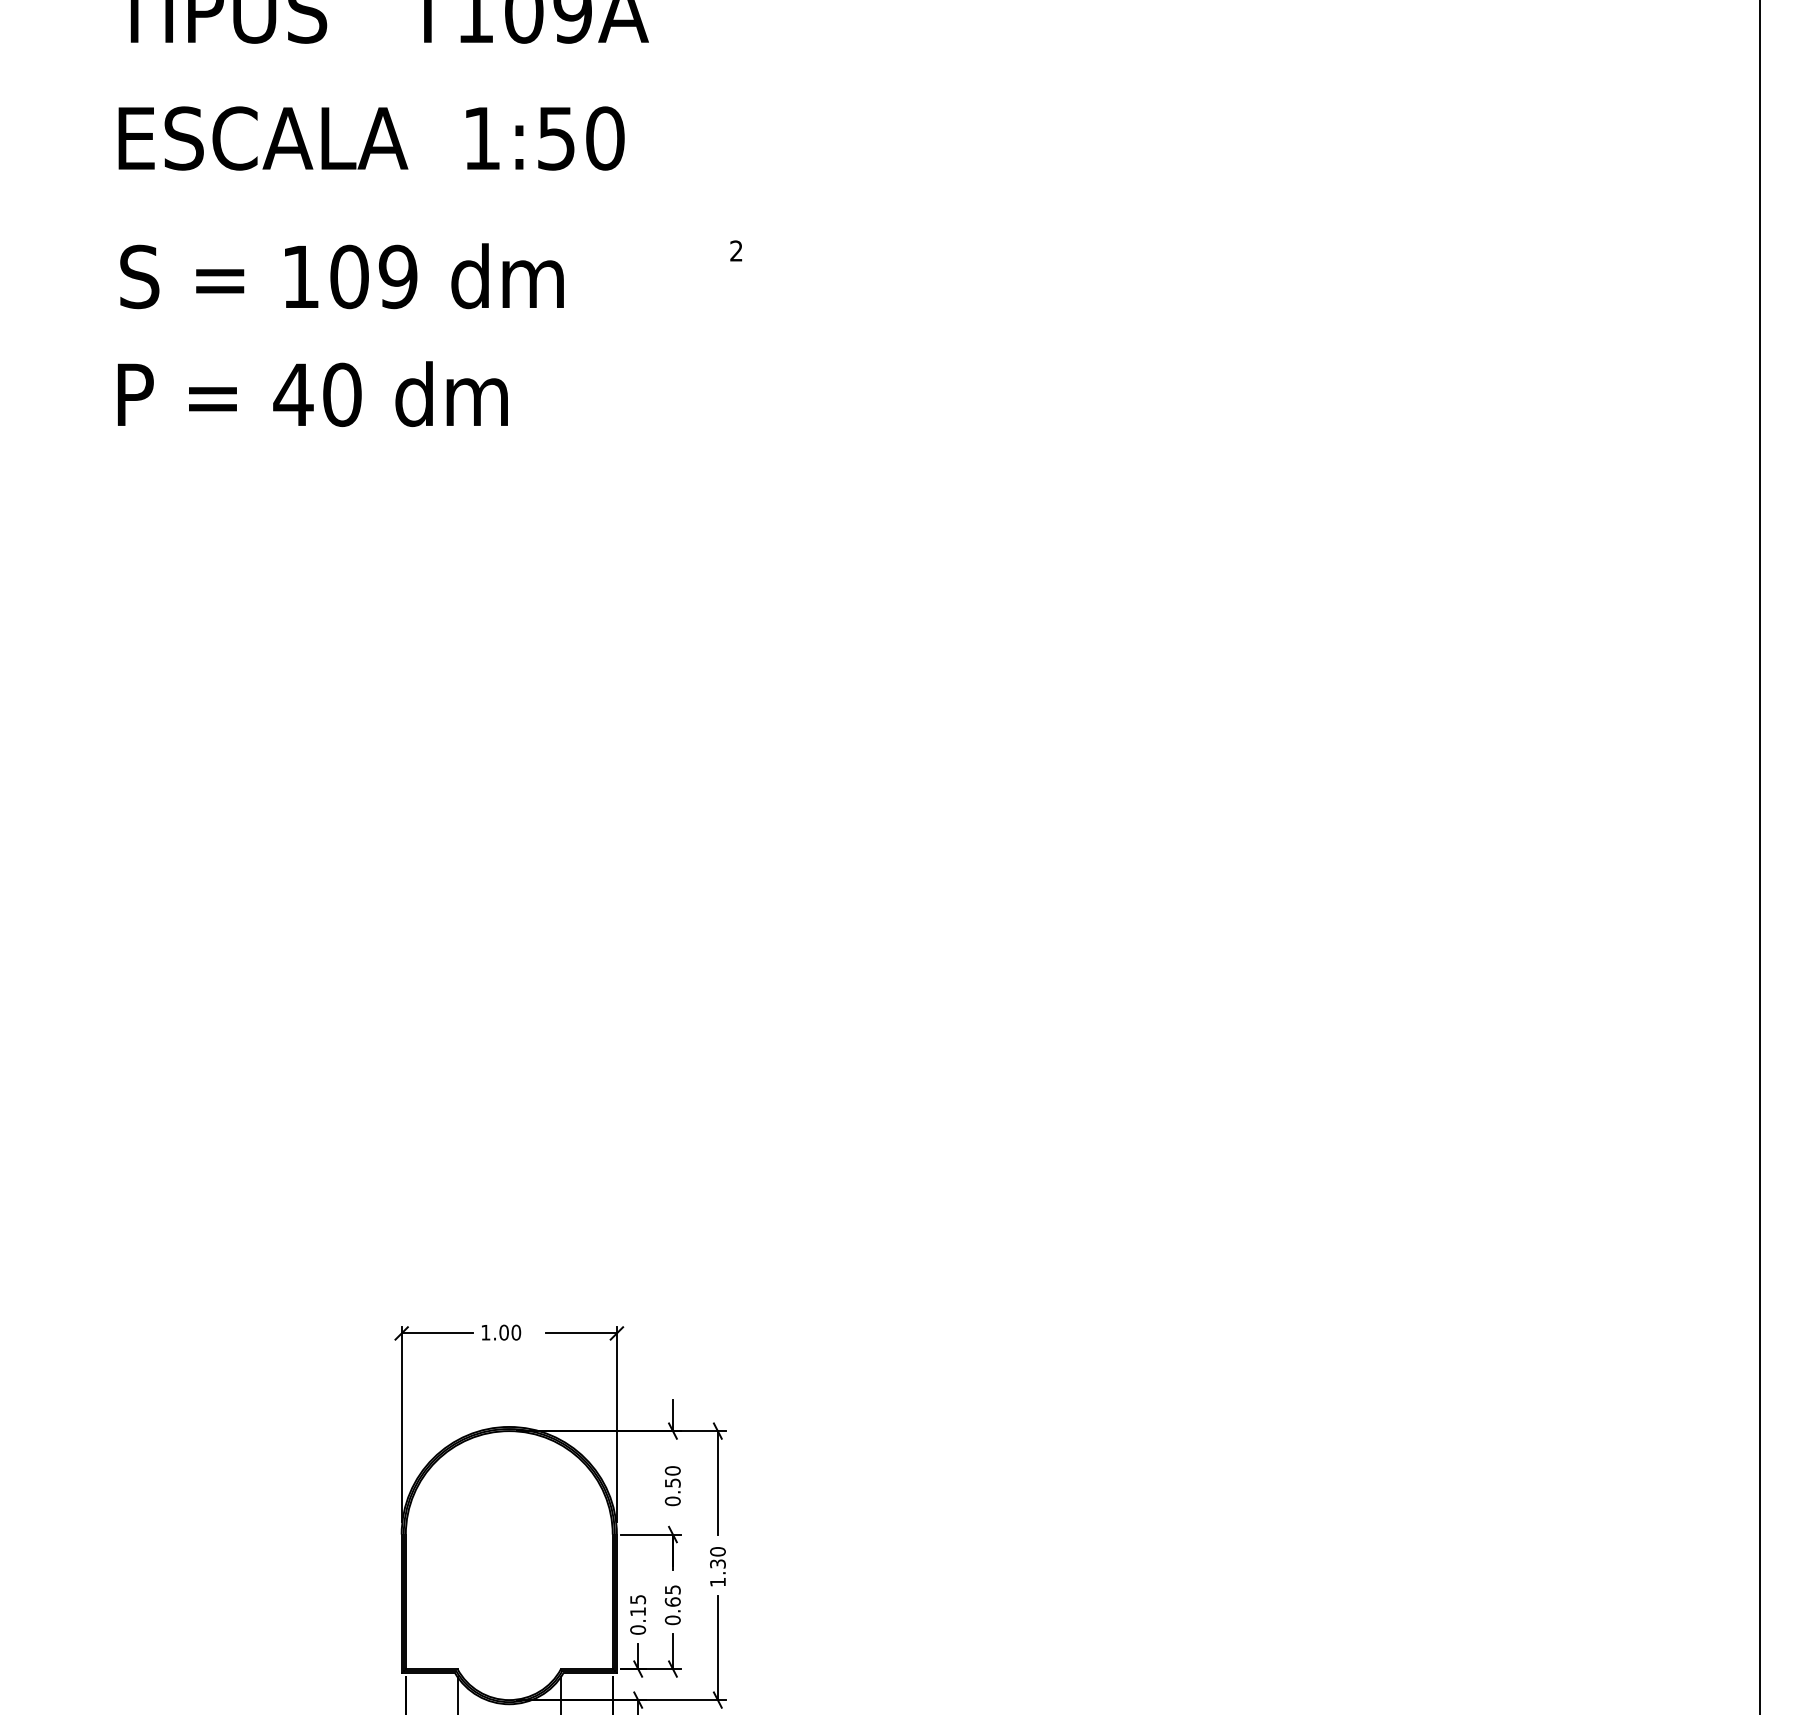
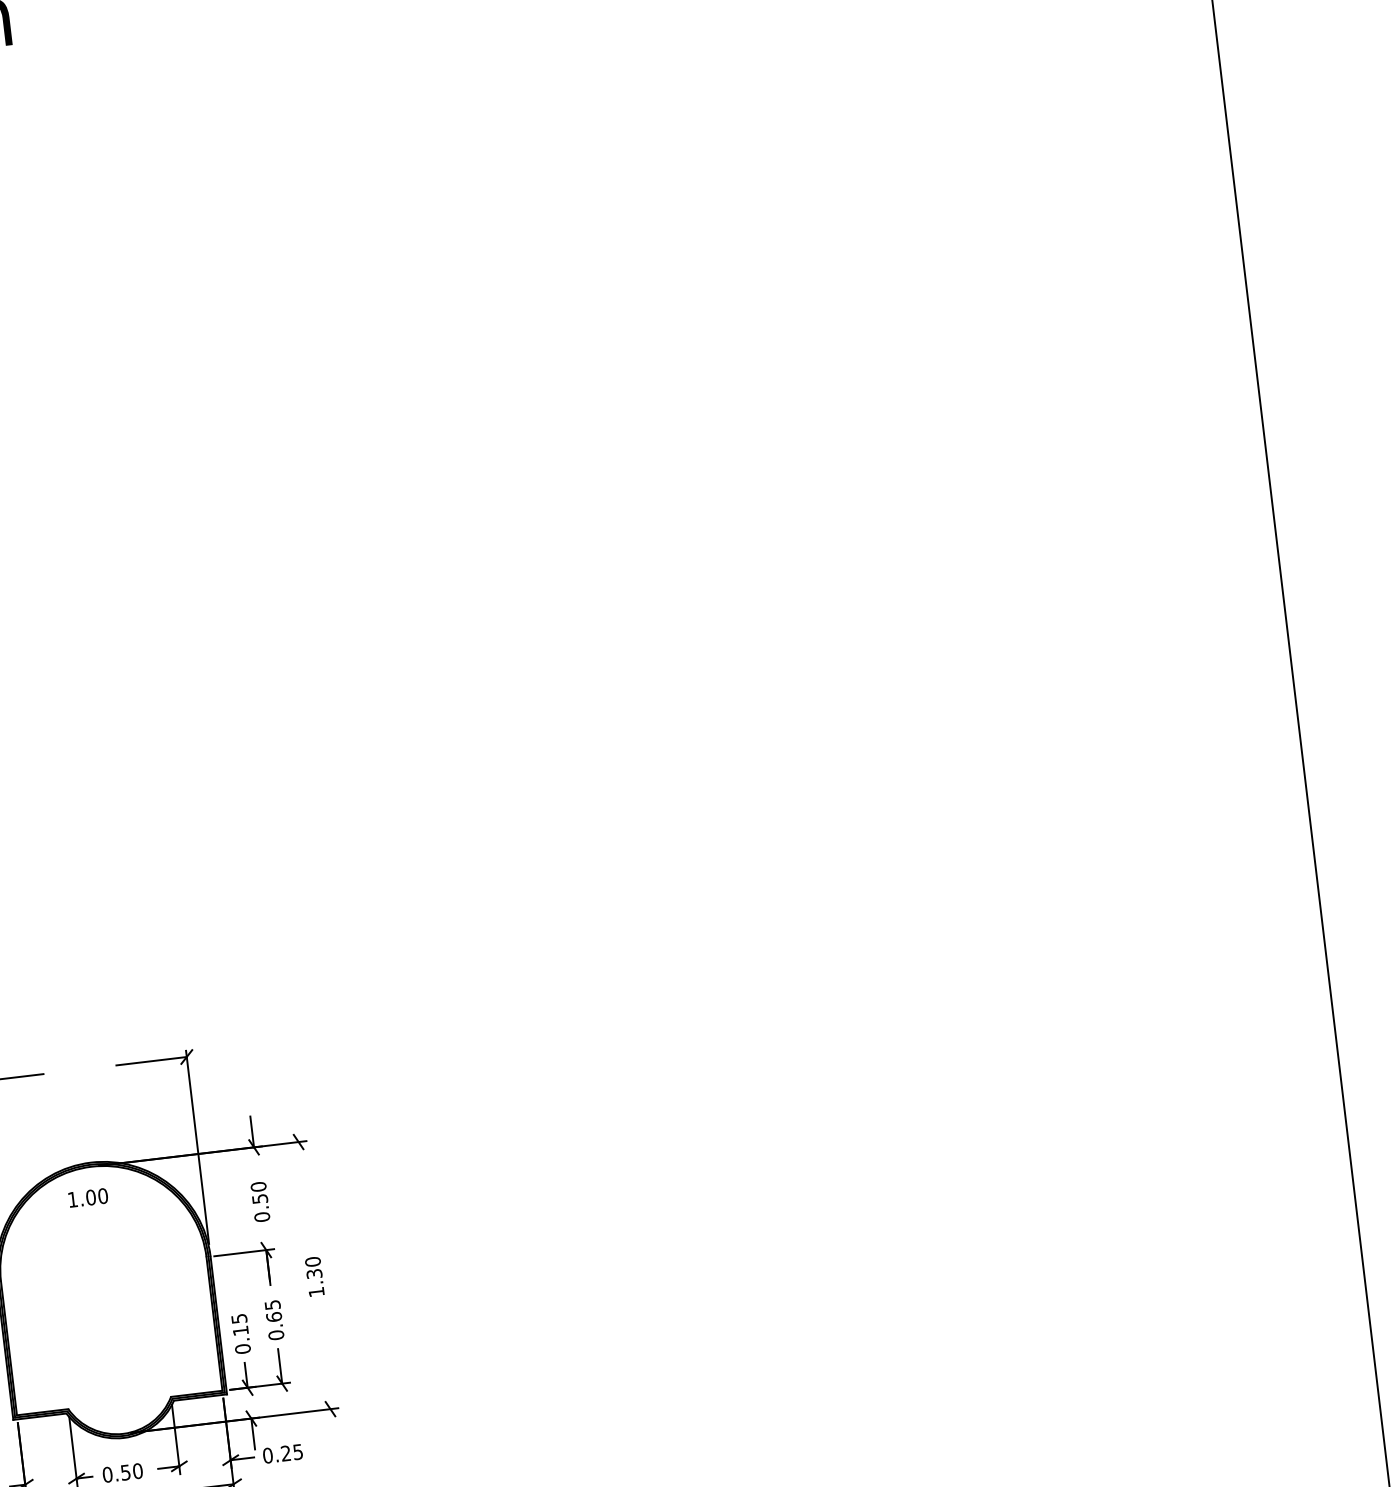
text: (501, 1332) -> (88, 1197), moved
line: (717, 1483) -> (304, 1194), removed
line: (717, 1648) -> (324, 1357), removed

